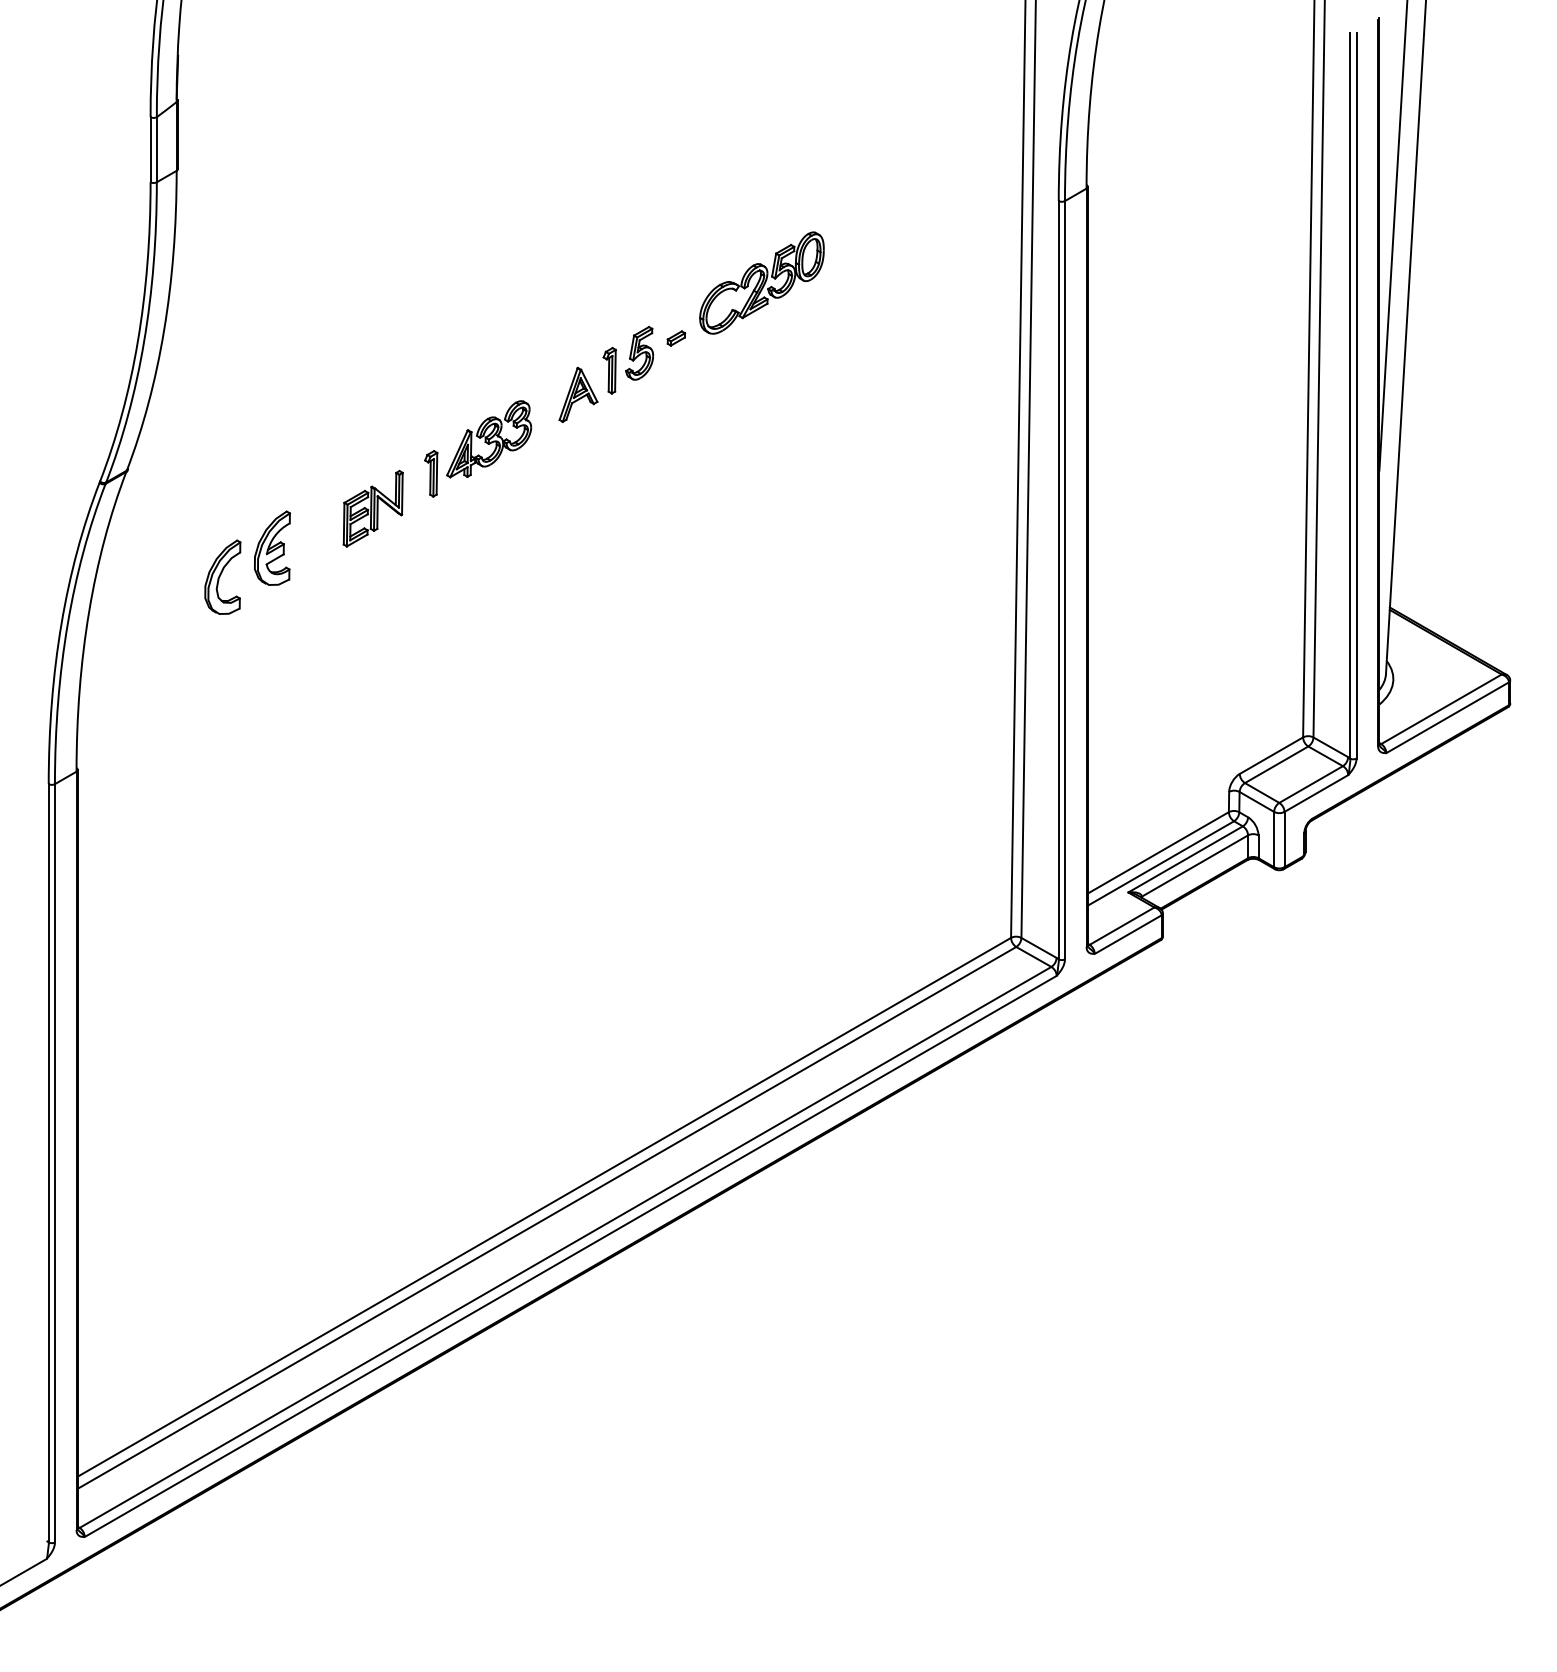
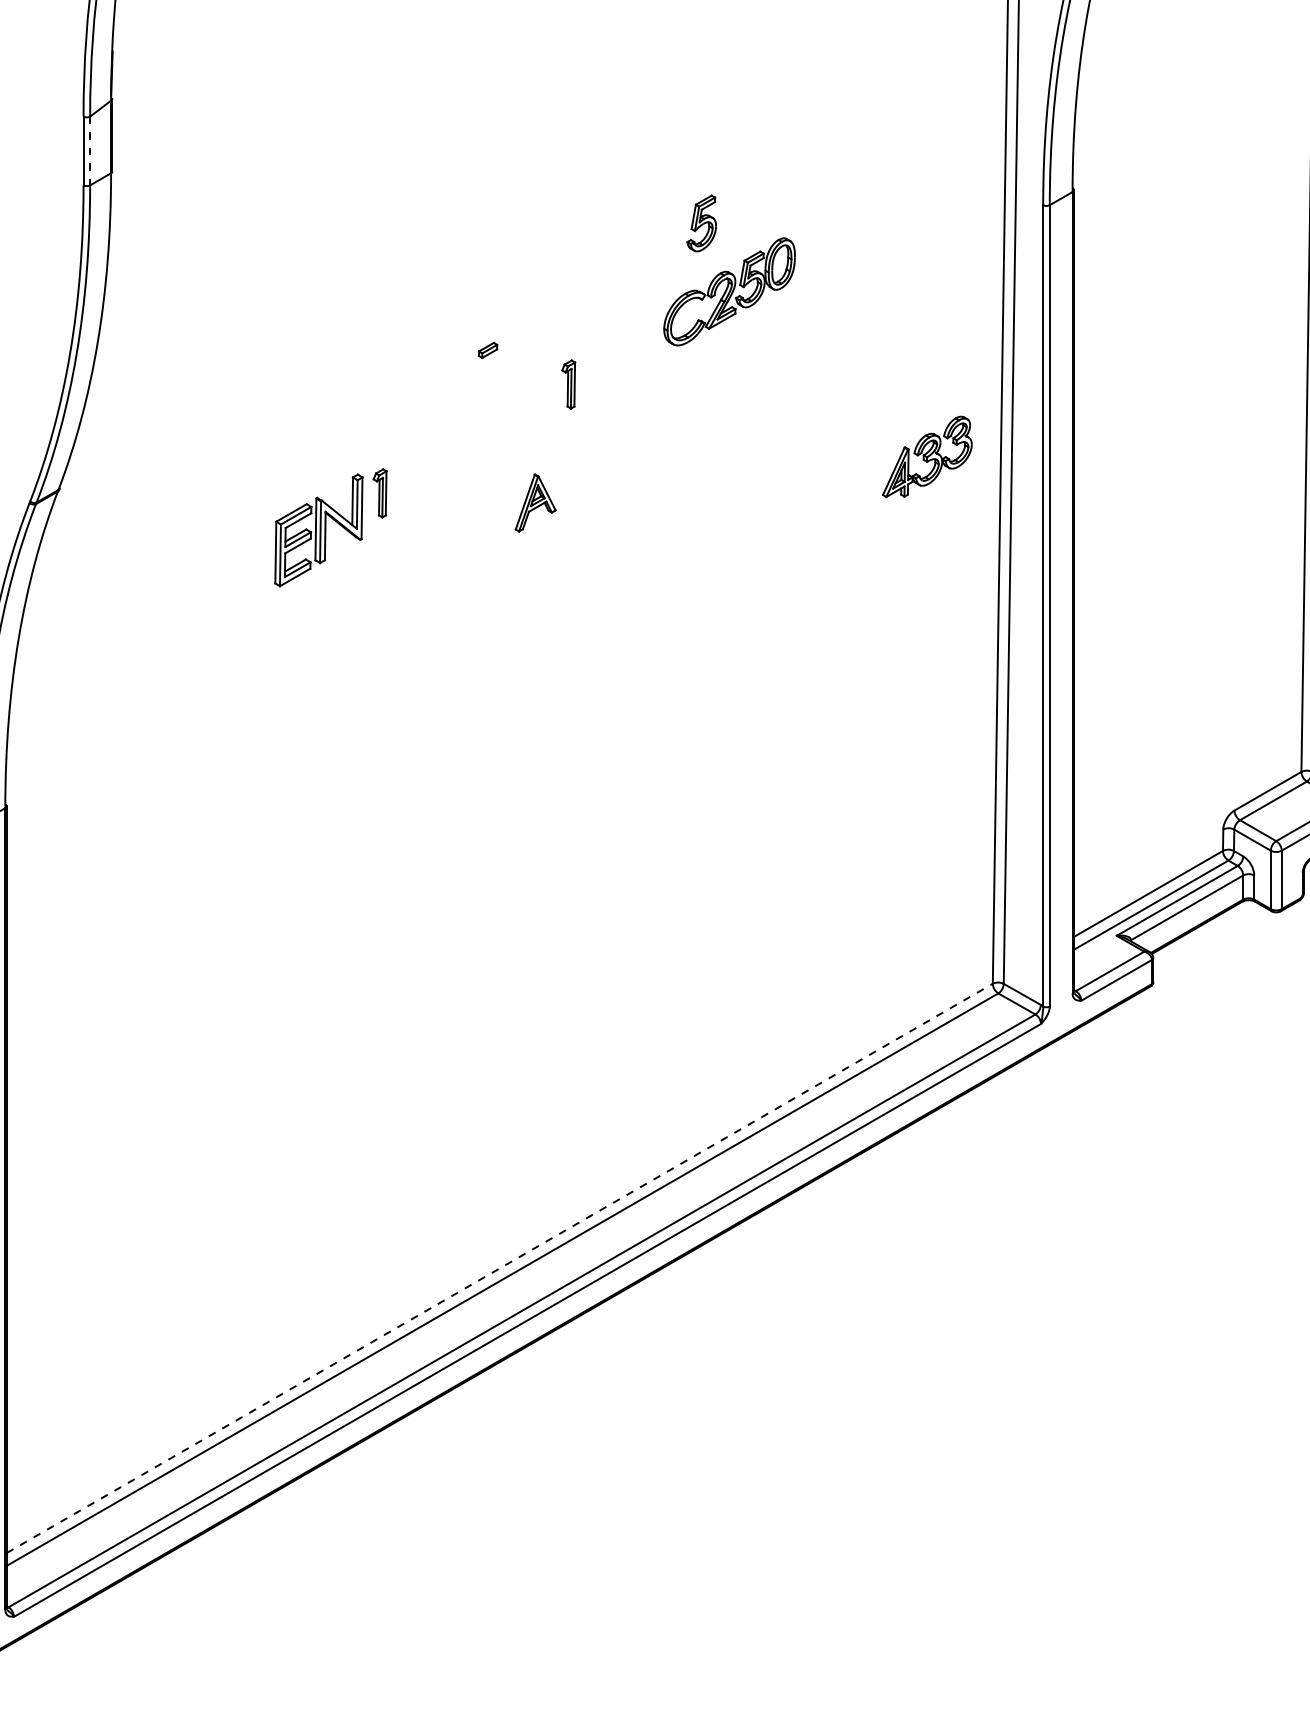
line: (156, 149) -> (89, 150), solid -> dashed
part: (676, 338) -> (488, 350), moved
part: (639, 353) -> (701, 223), moved
part: (578, 394) -> (535, 502), moved
part: (489, 439) -> (927, 457), moved
part: (372, 508) -> (318, 530), size x1.4
part: (272, 547) -> (212, 571), removed
part: (222, 576) -> (159, 601), removed
line: (544, 1207) -> (499, 1268), solid -> dashed

